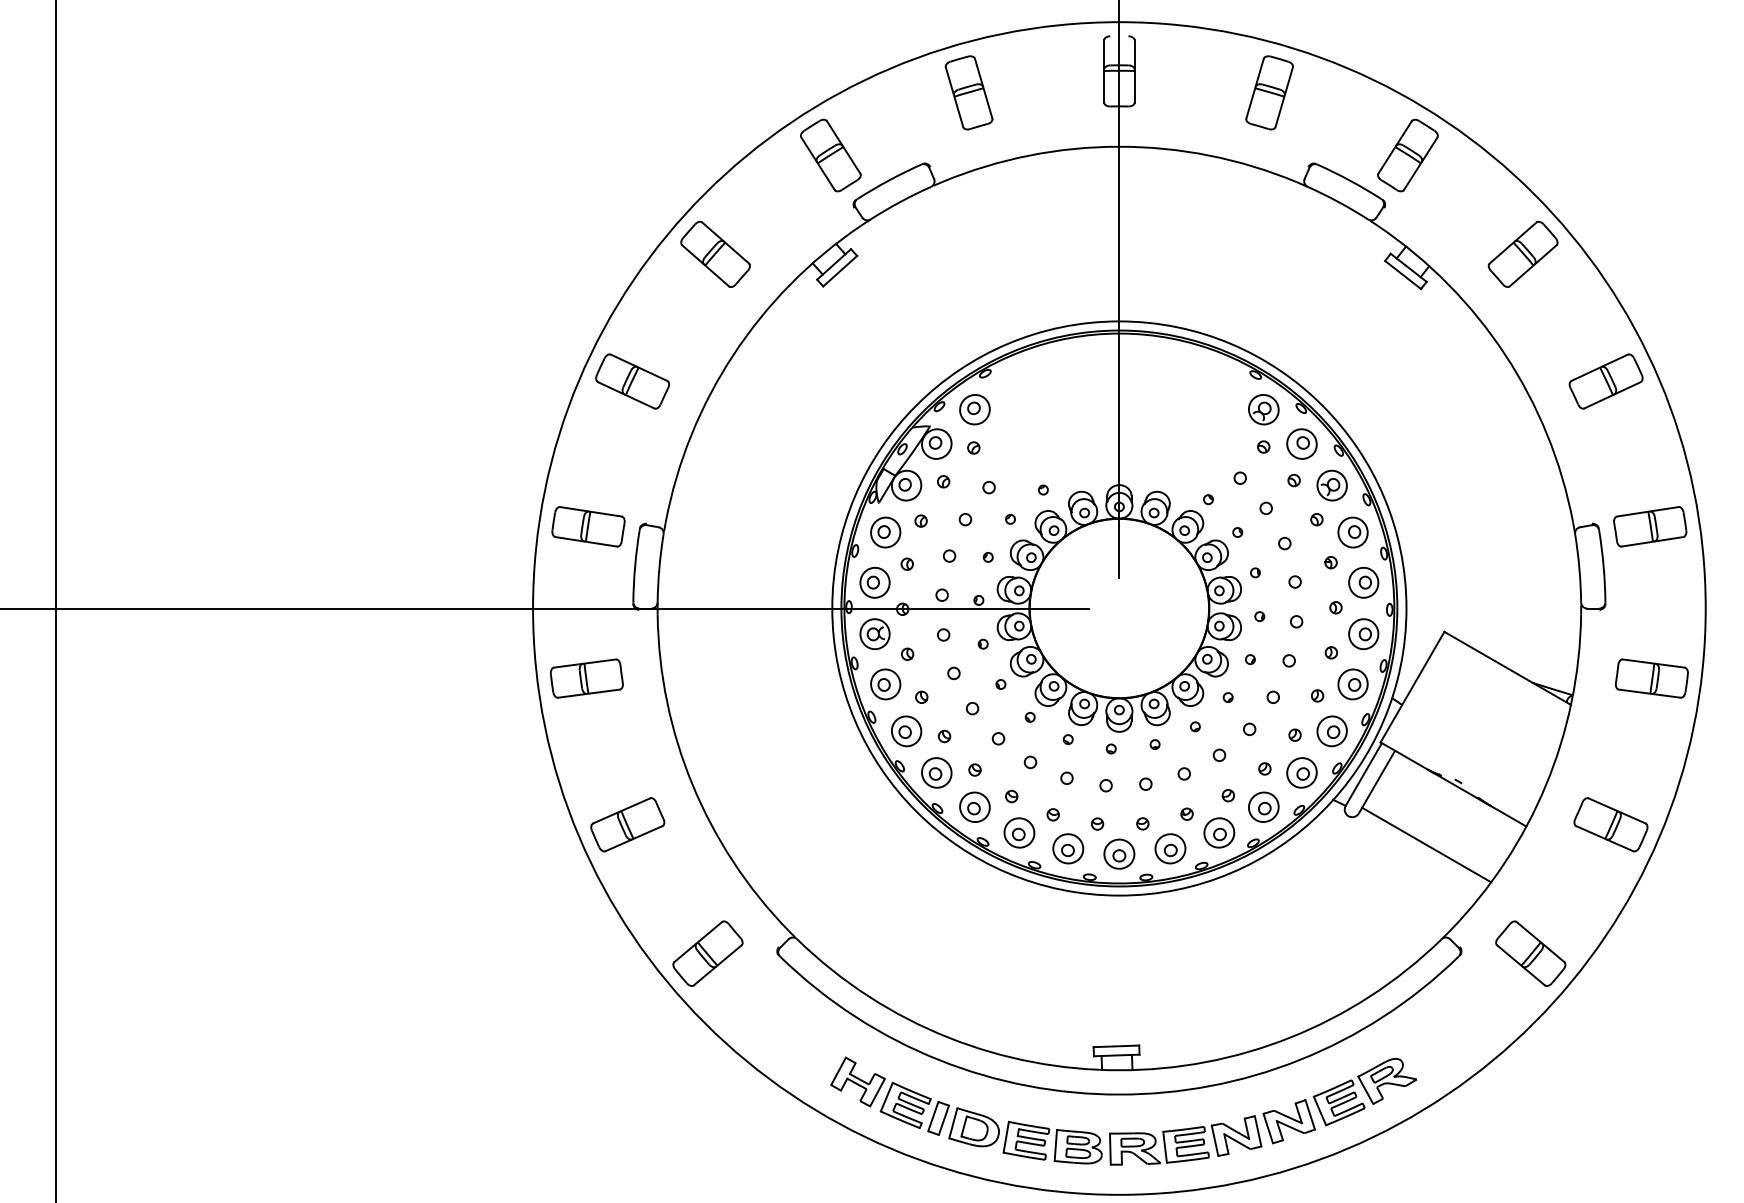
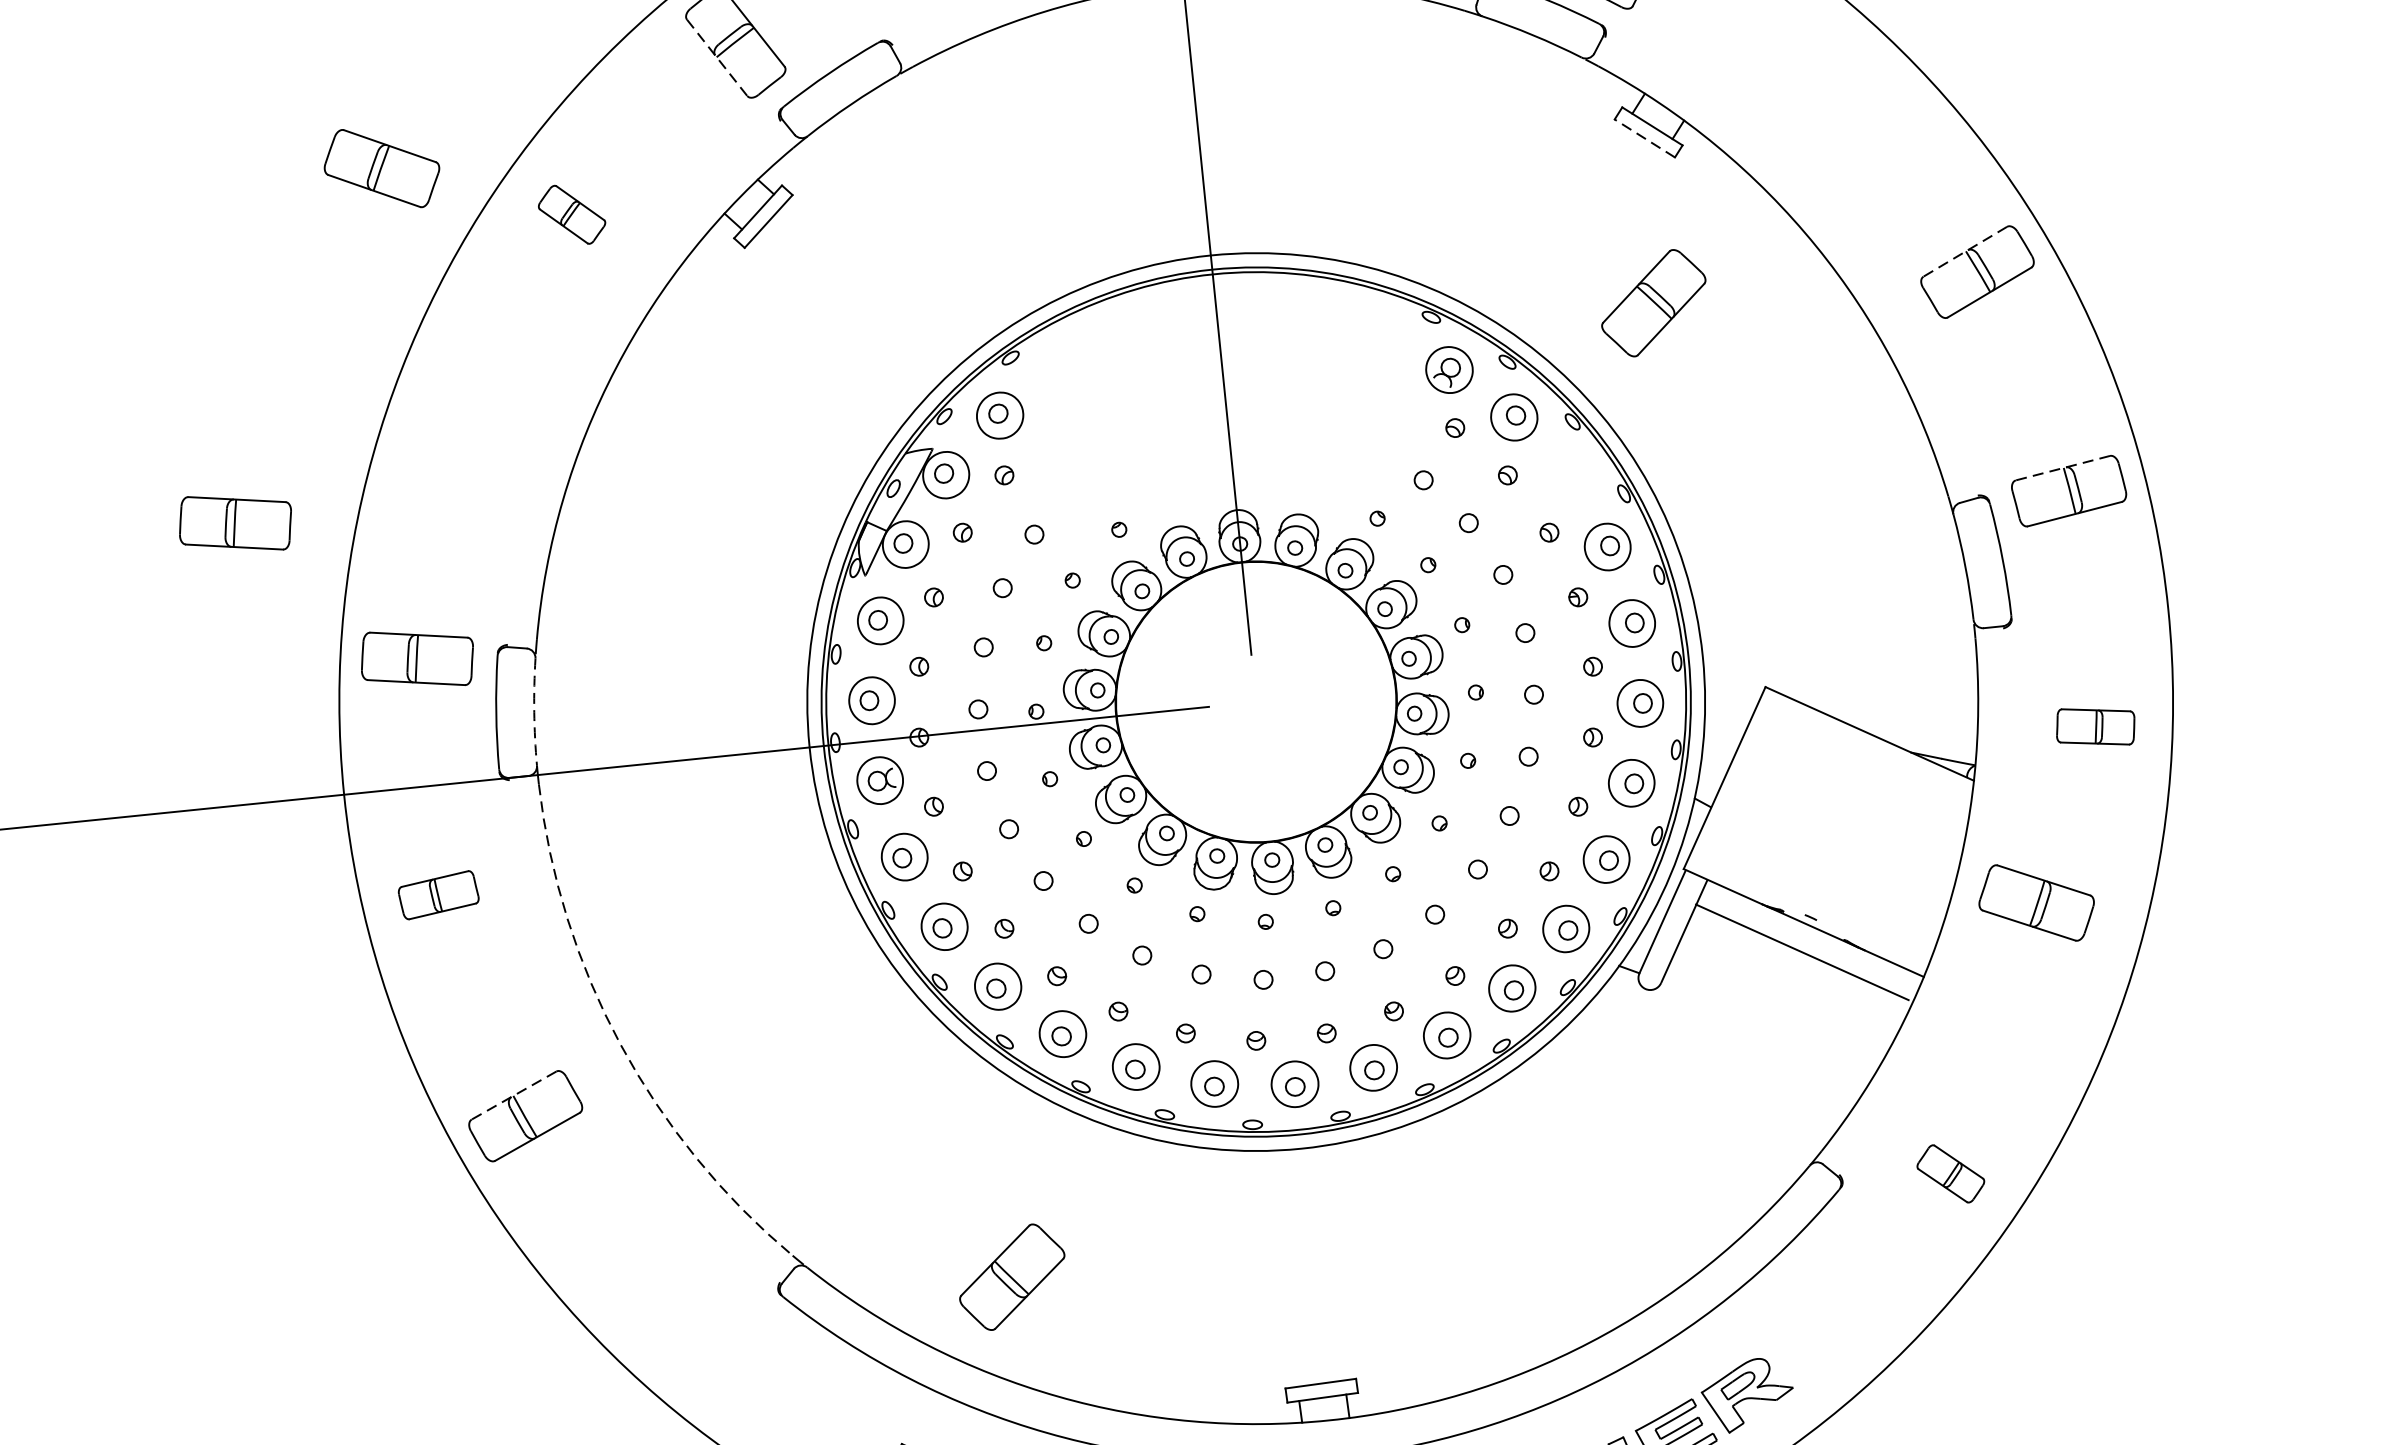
line: (818, 164) -> (718, 58), solid -> dashed
part: (715, 253) -> (571, 213), size x0.6
part: (1522, 253) -> (1652, 301), moved
line: (1403, 275) -> (1645, 139), solid -> dashed
line: (1599, 368) -> (1965, 252), solid -> dashed
part: (632, 381) -> (381, 168), moved
part: (481, 428) -> (235, 522), added
part: (1331, 485) -> (1566, 477), removed
line: (1647, 511) -> (2062, 467), solid -> dashed
arc: (659, 568) -> (534, 712), solid -> dashed
part: (586, 678) -> (438, 895), size x0.7
part: (1651, 678) -> (2095, 726), size x0.7
arc: (692, 785) -> (620, 1044), solid -> dashed
line: (621, 811) -> (513, 1096), solid -> dashed
part: (1610, 824) -> (2035, 902), moved
line: (1426, 844) -> (1801, 951), moved
part: (707, 953) -> (1011, 1277), moved
part: (1530, 953) -> (1950, 1173), size x0.6

